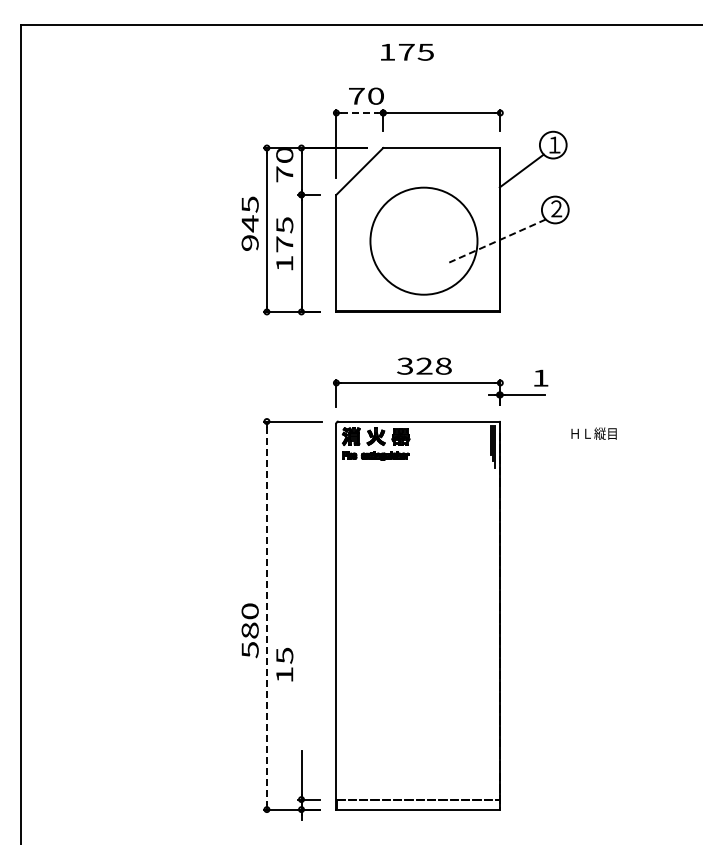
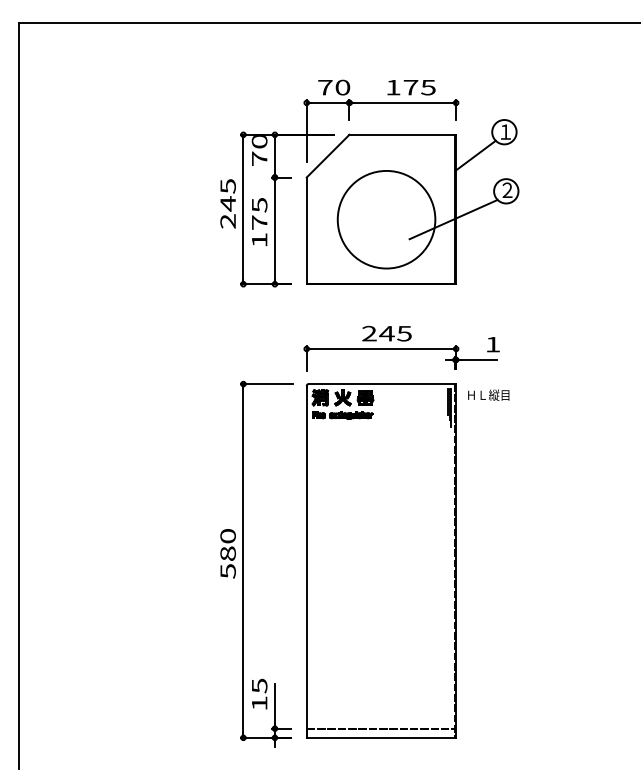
text: (407, 52) -> (411, 87), moved
line: (360, 113) -> (328, 103), dashed -> solid
line: (497, 241) -> (453, 220), dashed -> solid
text: (249, 242) -> (227, 220), 945 -> 245
text: (424, 365) -> (387, 333), 328 -> 245
text: (593, 433) -> (488, 395), moved
line: (266, 616) -> (243, 561), dashed -> solid
text: (249, 630) -> (227, 553), moved
text: (284, 664) -> (259, 693), moved

